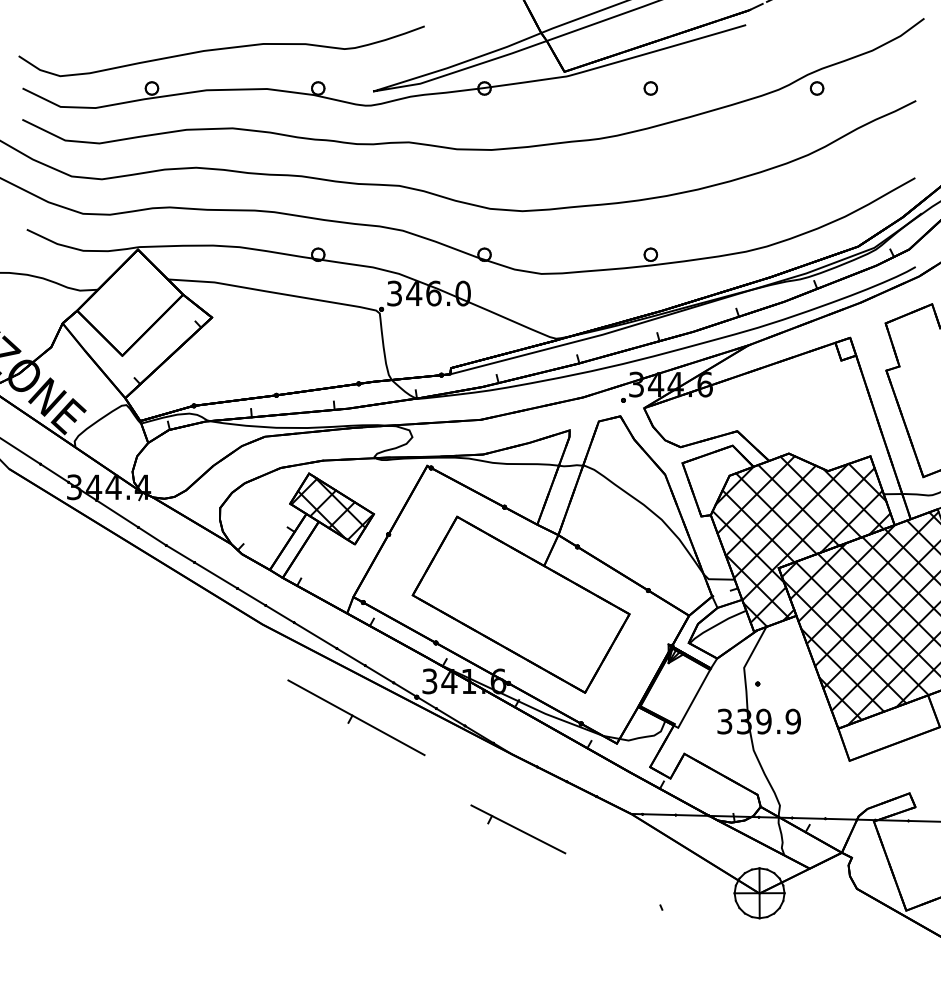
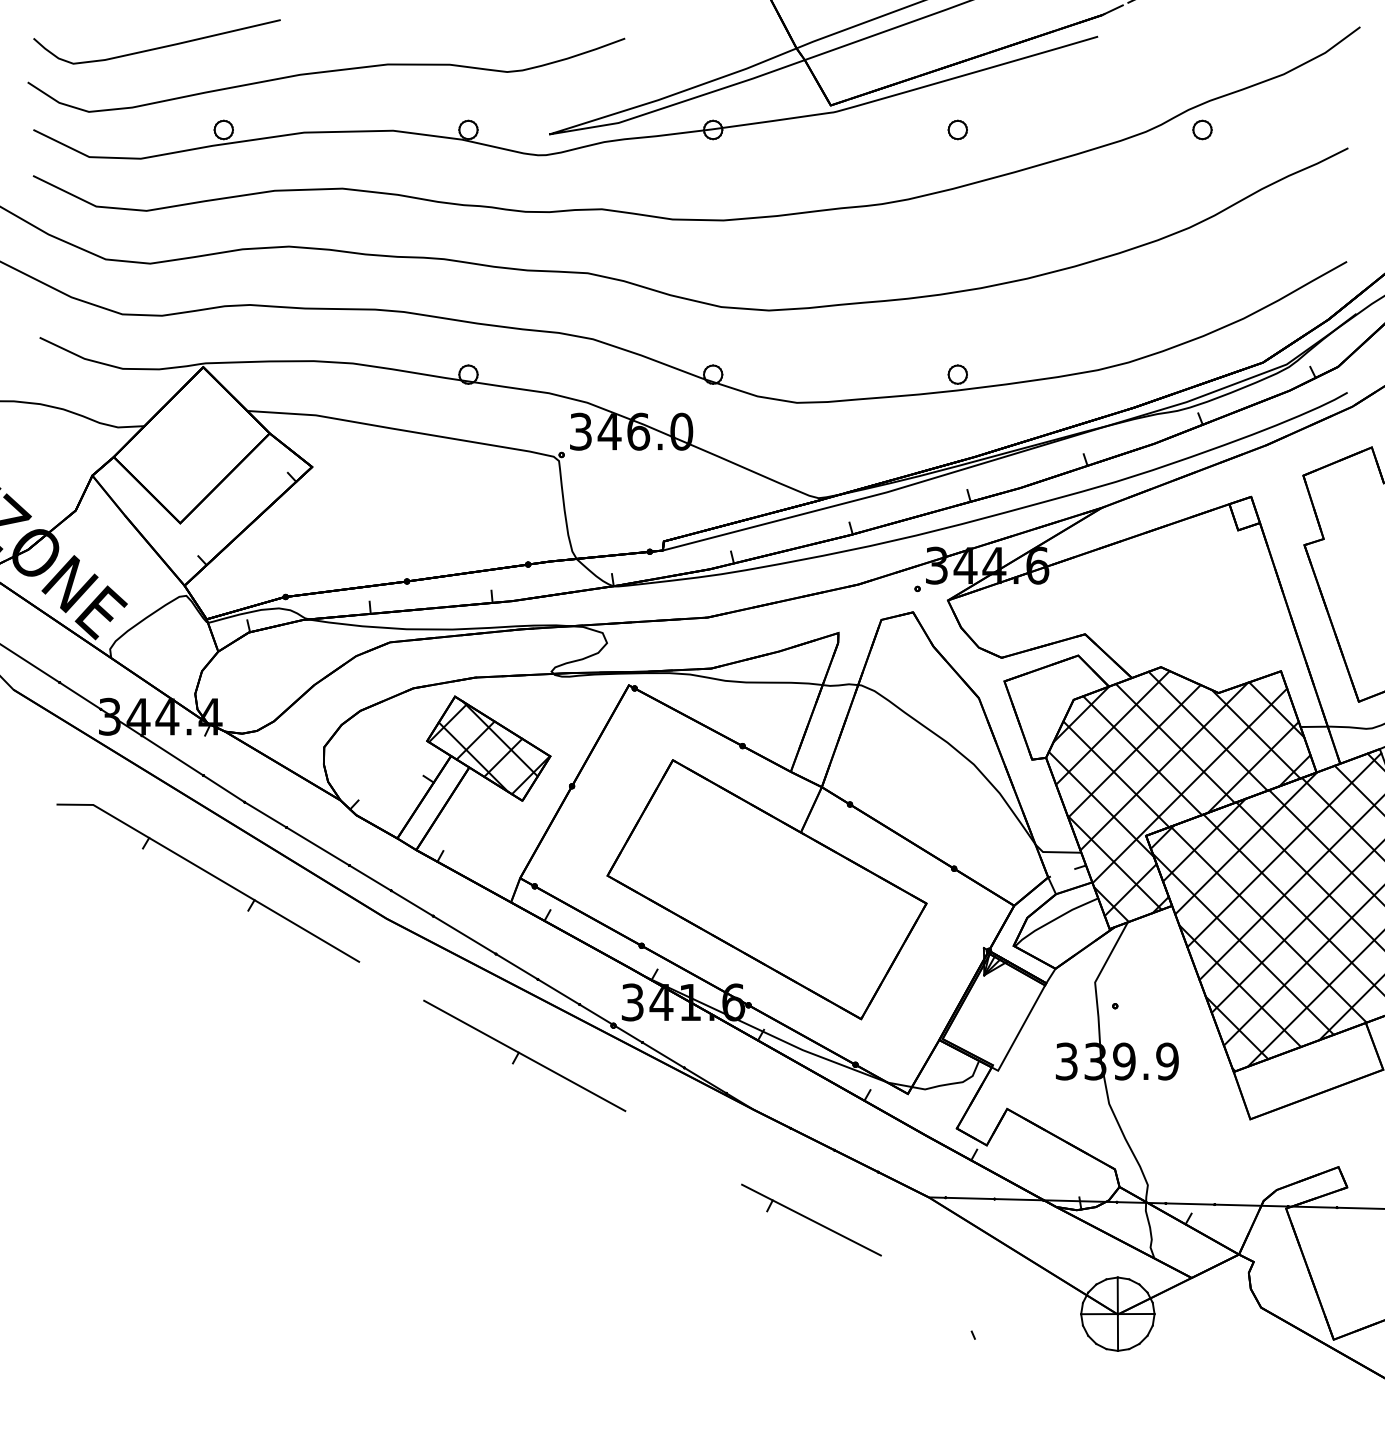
curve: (108, 31) -> (159, 46), added
part: (141, 600) -> (208, 883), added
part: (518, 829) -> (811, 1220), moved

